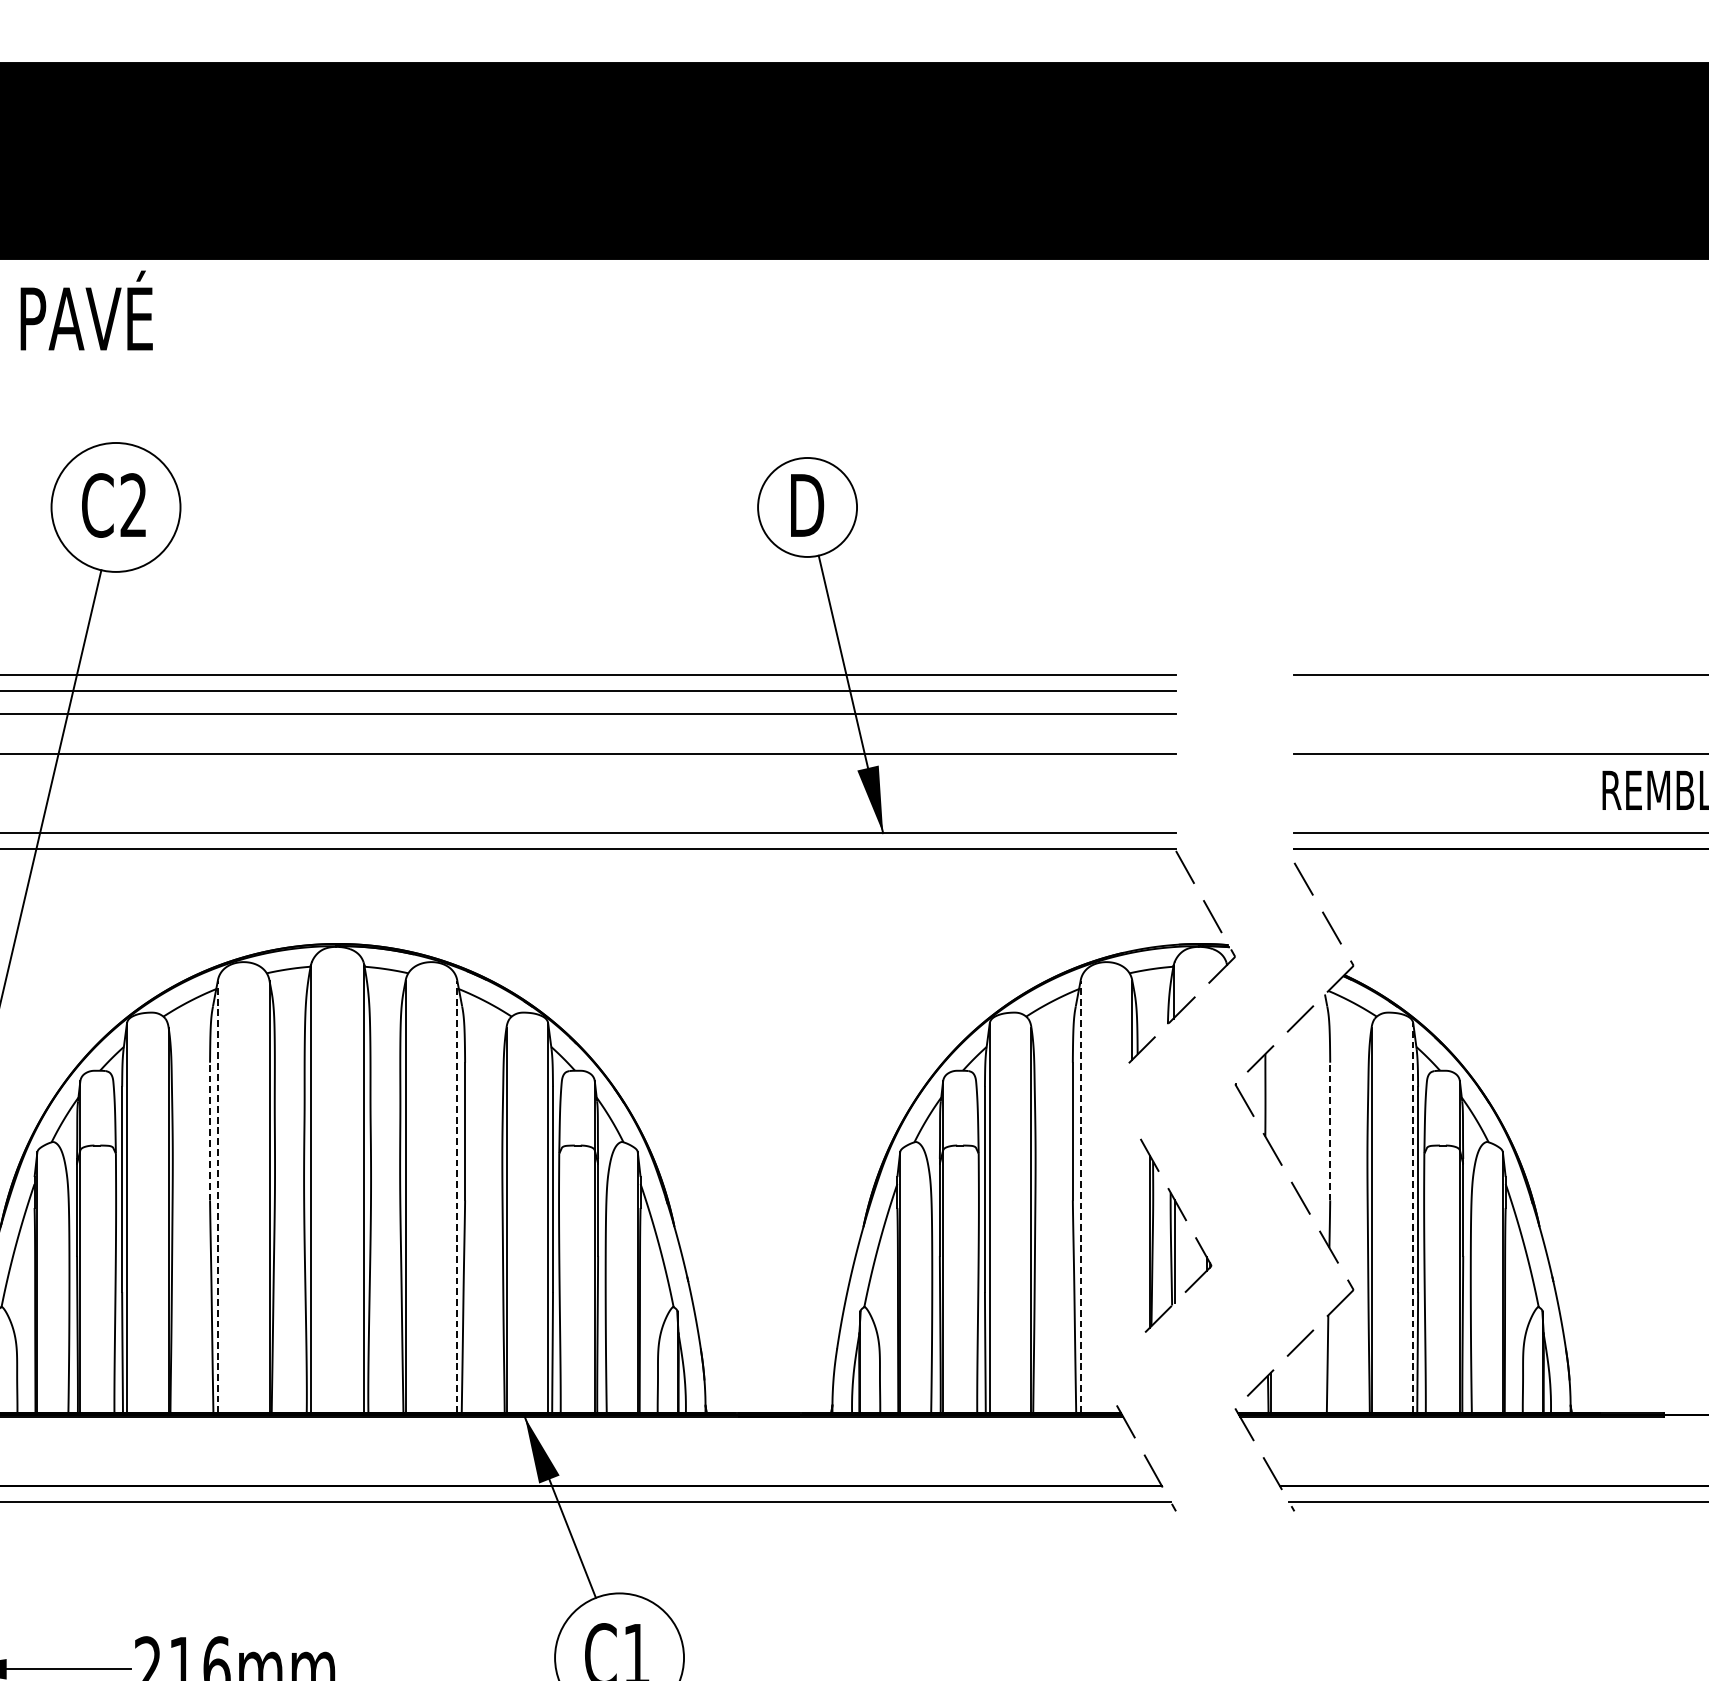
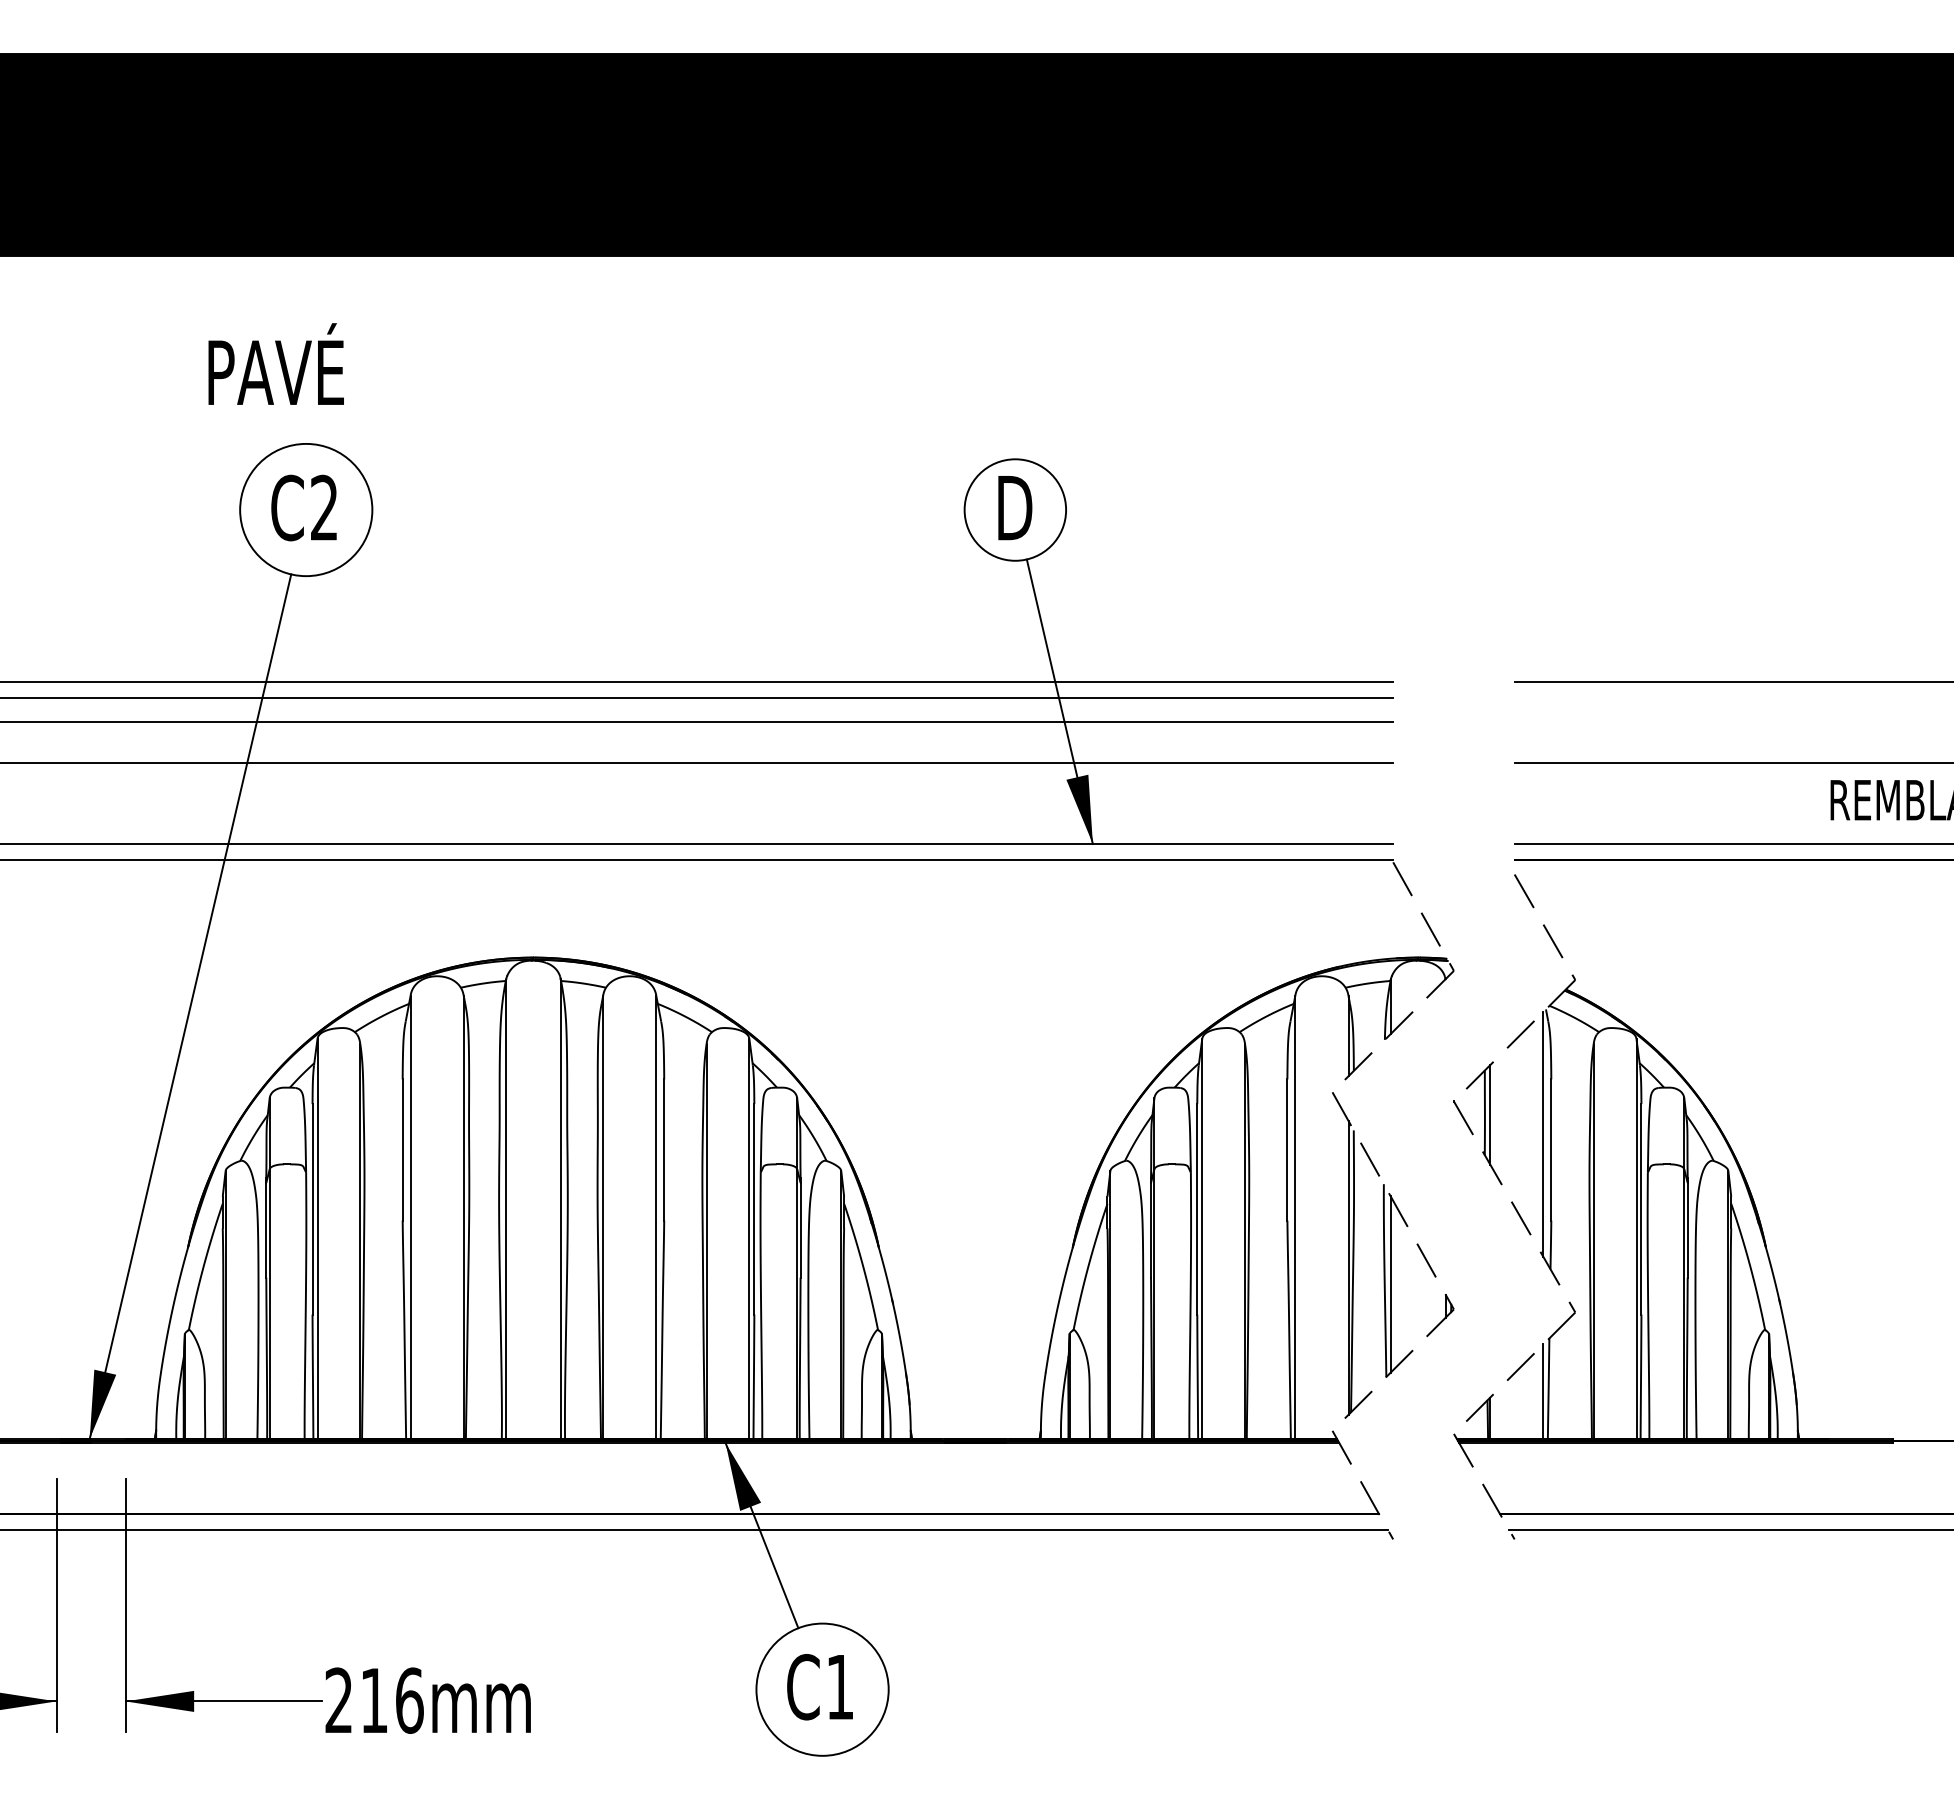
text: (86, 309) -> (275, 363), moved
line: (1270, 1096) -> (1490, 1114), added
line: (1322, 1115) -> (1543, 1133), added
line: (209, 1131) -> (402, 1149), dashed -> solid
line: (1330, 1131) -> (1551, 1149), dashed -> solid
line: (217, 1196) -> (410, 1216), dashed -> solid
line: (457, 1196) -> (656, 1216), dashed -> solid
line: (1080, 1196) -> (1295, 1216), dashed -> solid
line: (1413, 1217) -> (1636, 1238), dashed -> solid
part: (1176, 1234) -> (1393, 1255), size x1.67
line: (1322, 1367) -> (1543, 1391), added

